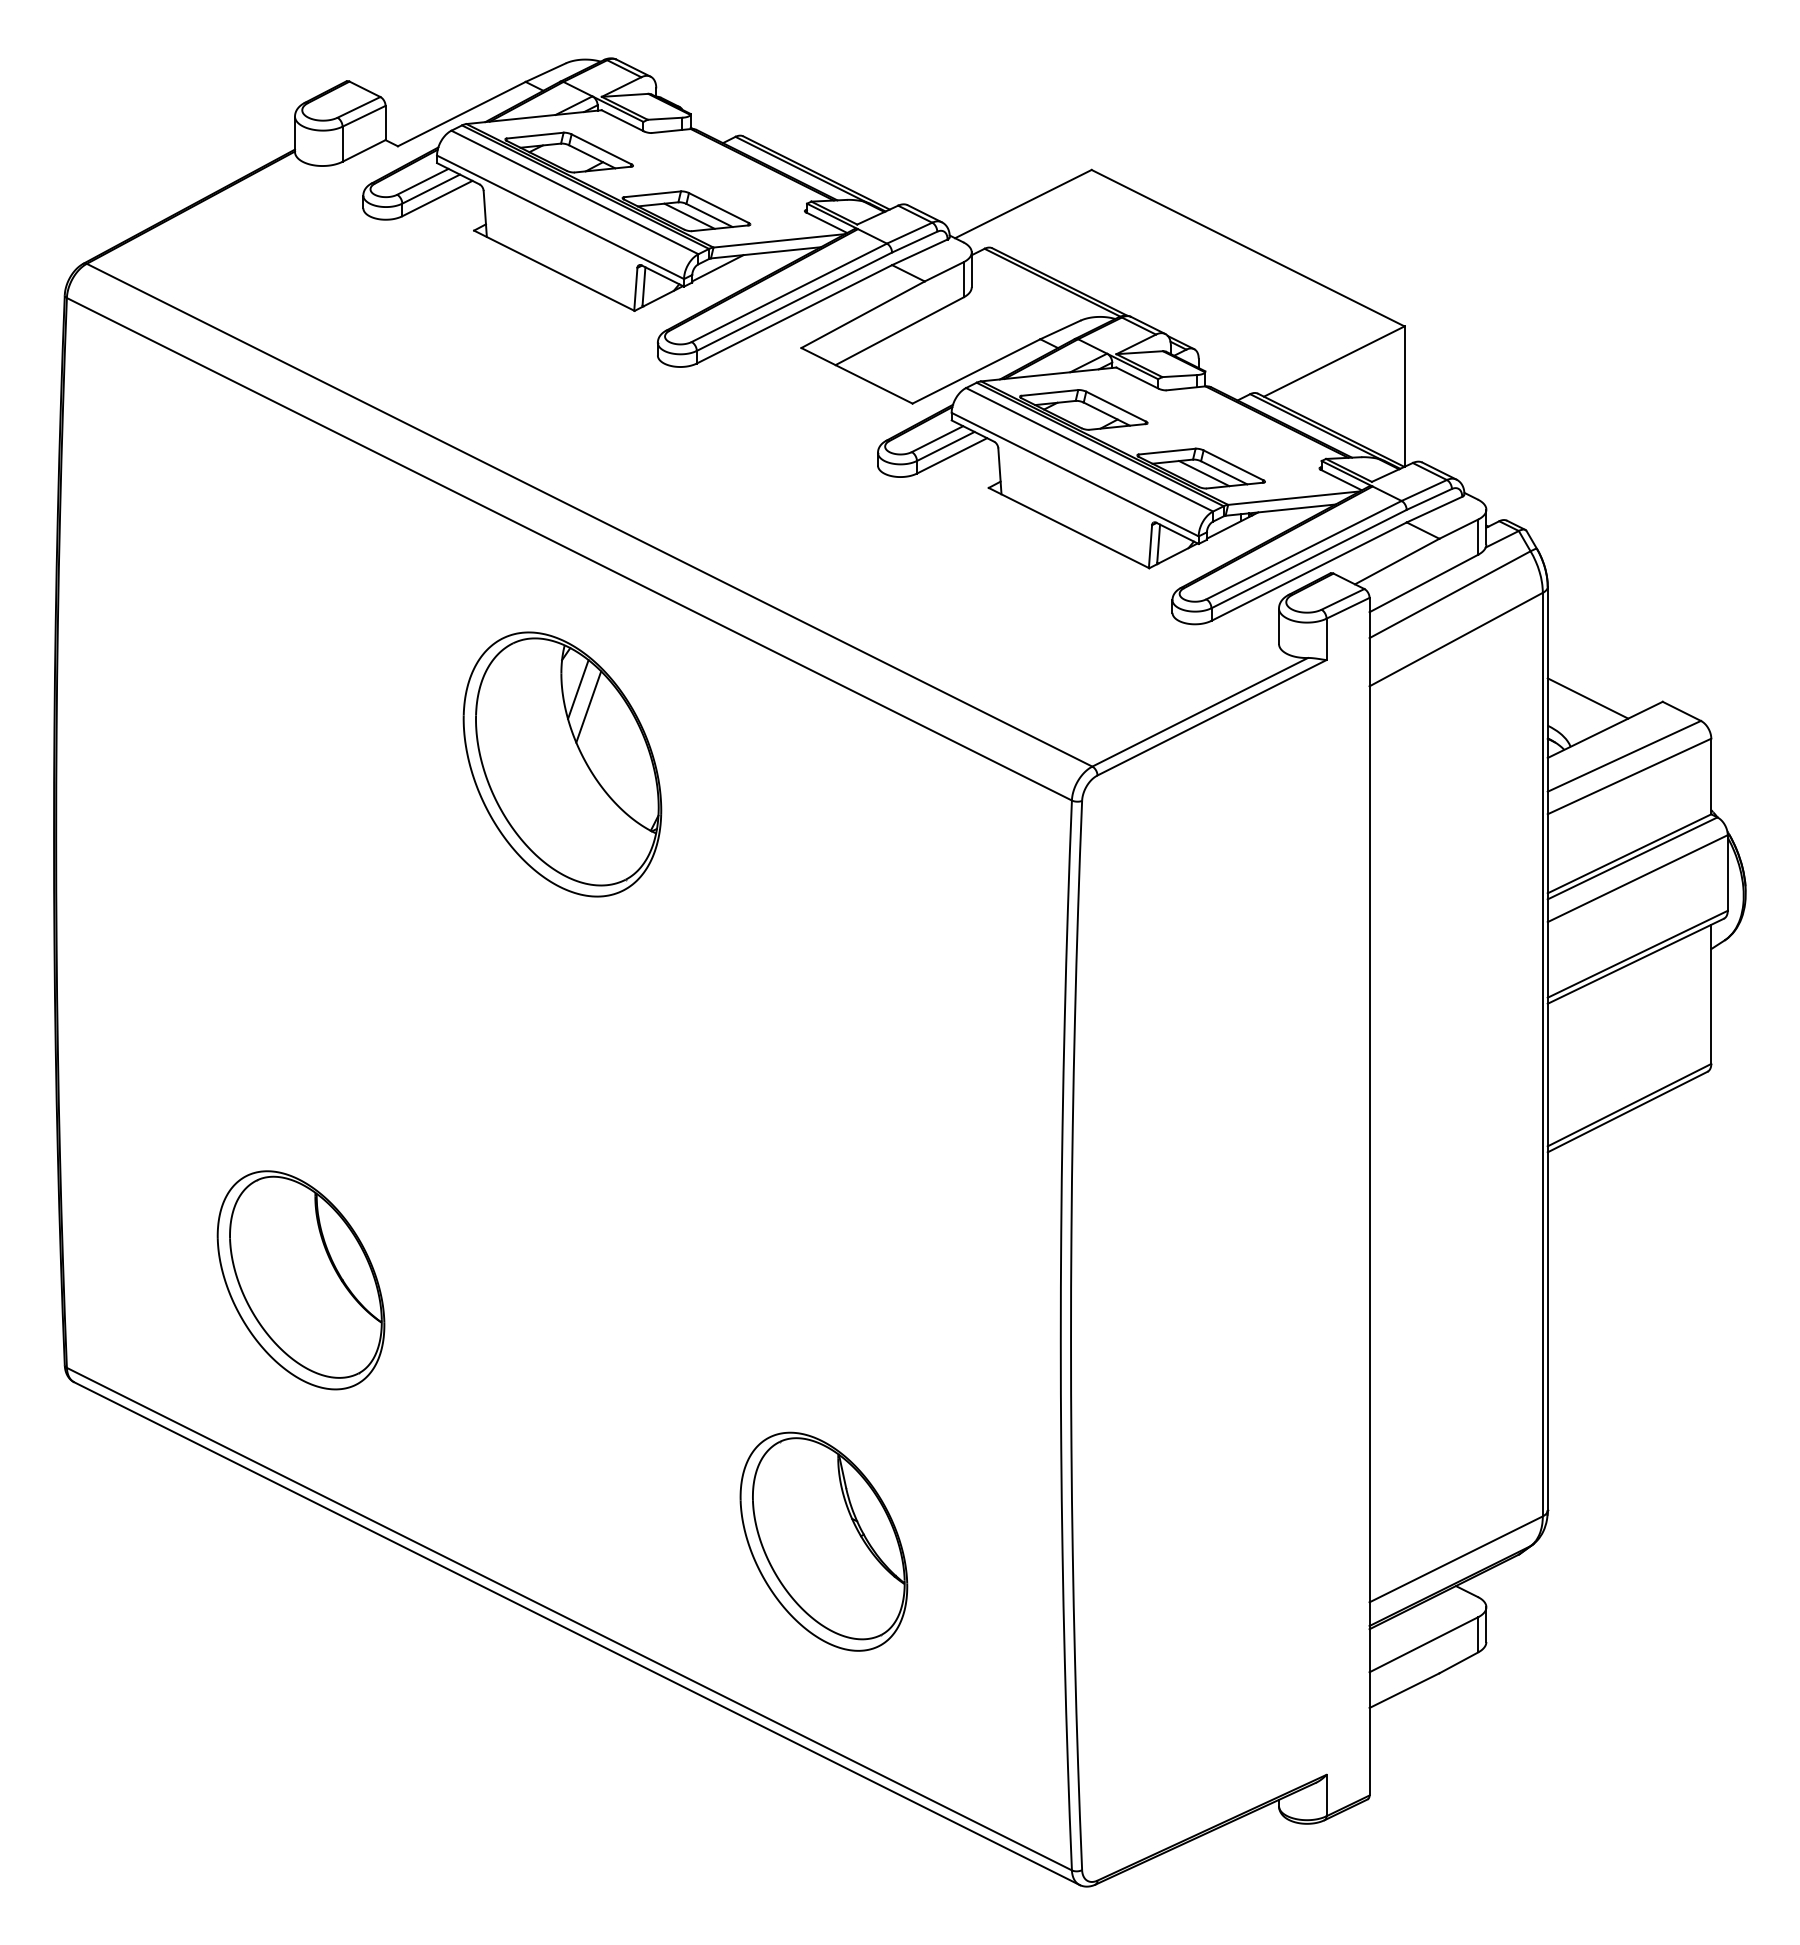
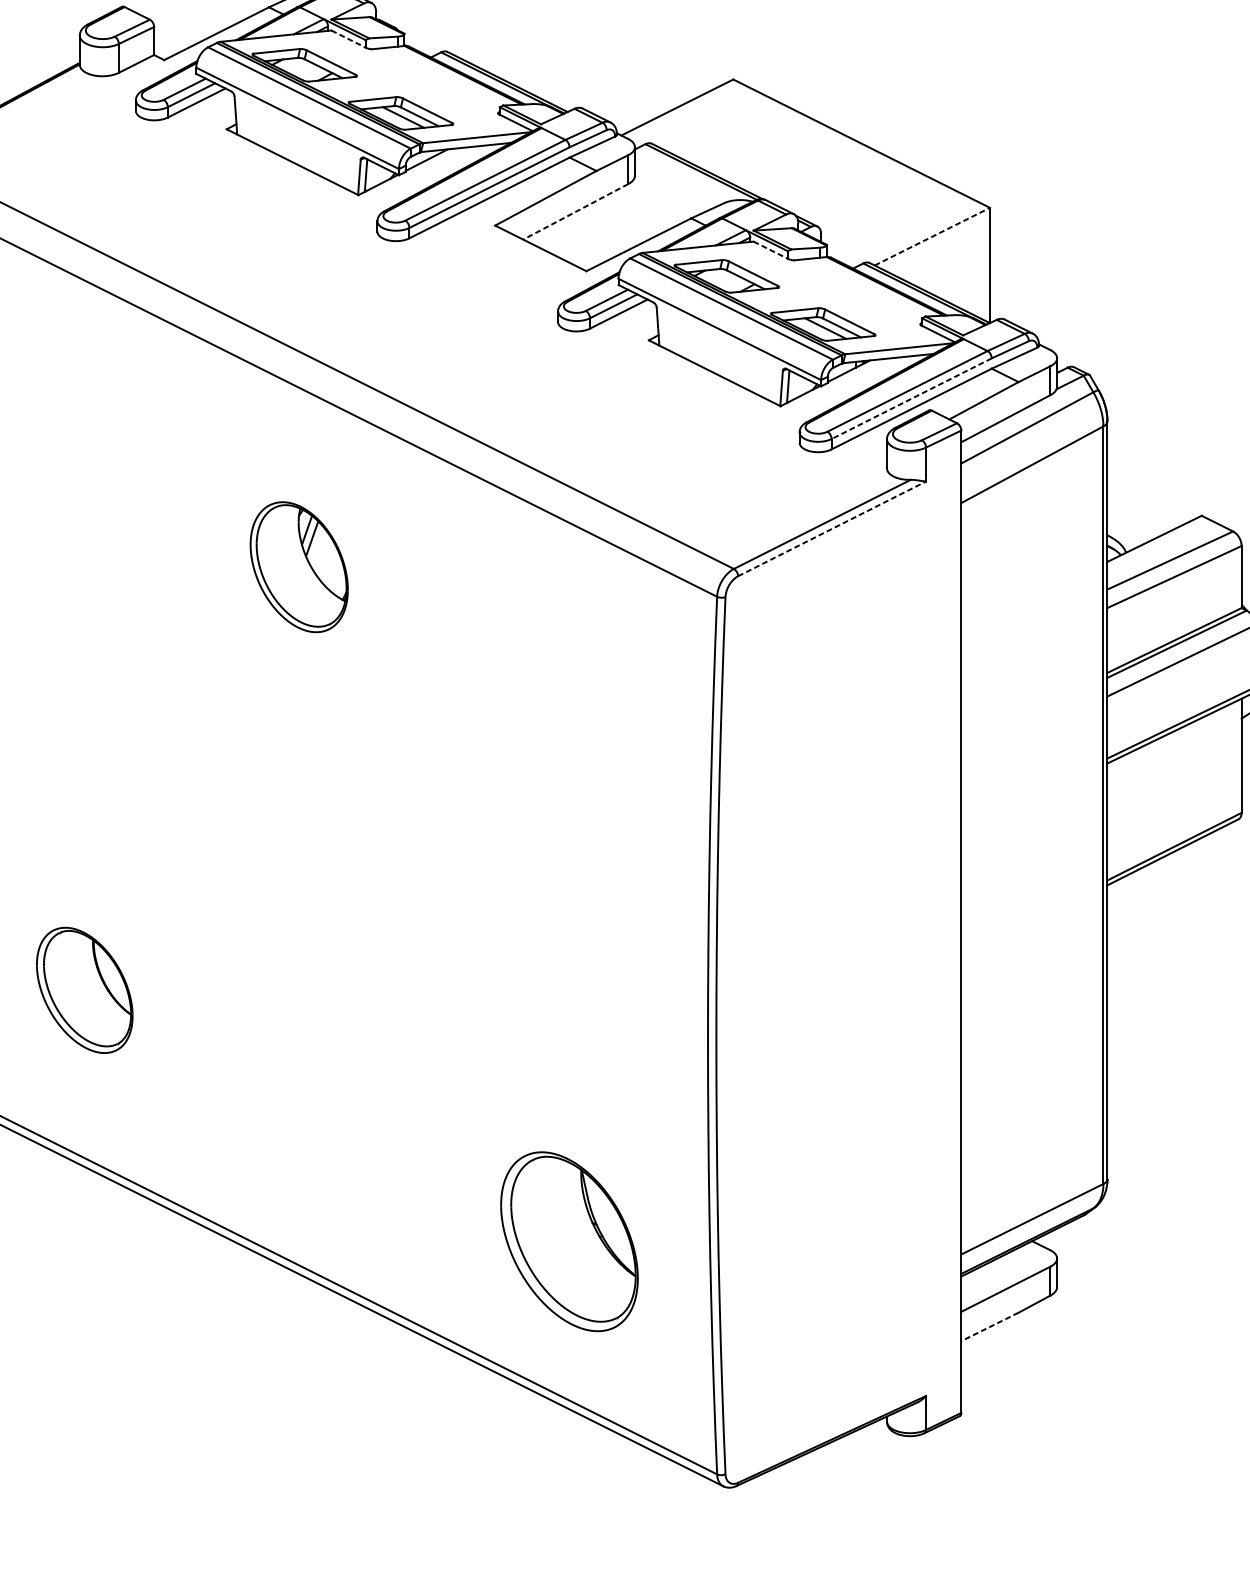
line: (622, 120) -> (348, 38), solid -> dashed
line: (899, 331) -> (575, 212), solid -> dashed
line: (1334, 361) -> (932, 236), solid -> dashed
line: (1137, 378) -> (770, 250), solid -> dashed
line: (1308, 559) -> (911, 399), solid -> dashed
line: (1587, 698) -> (1140, 513), removed
line: (1212, 717) -> (832, 528), solid -> dashed
part: (562, 764) -> (299, 567), size x0.6
part: (300, 1280) -> (84, 990), size x0.7
part: (823, 1541) -> (569, 1241), moved
line: (1404, 1690) -> (989, 1326), solid -> dashed

